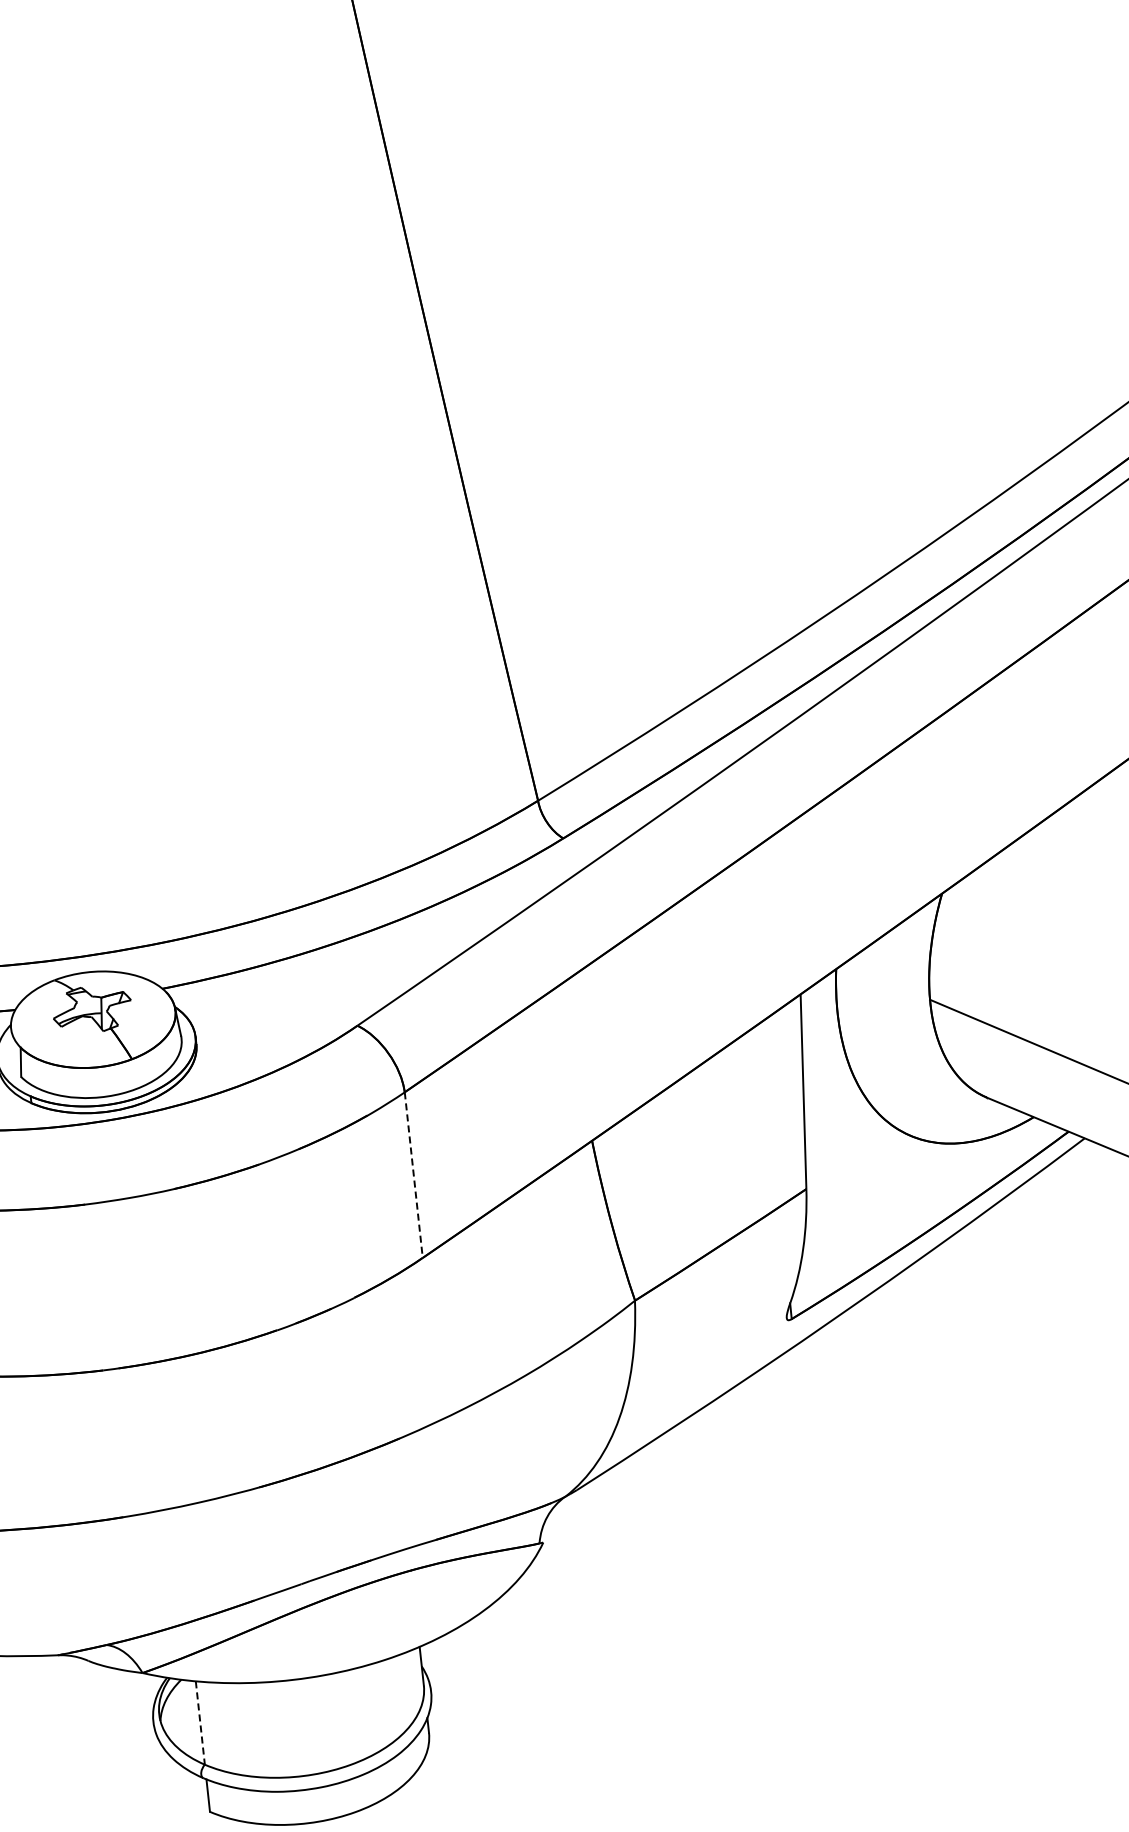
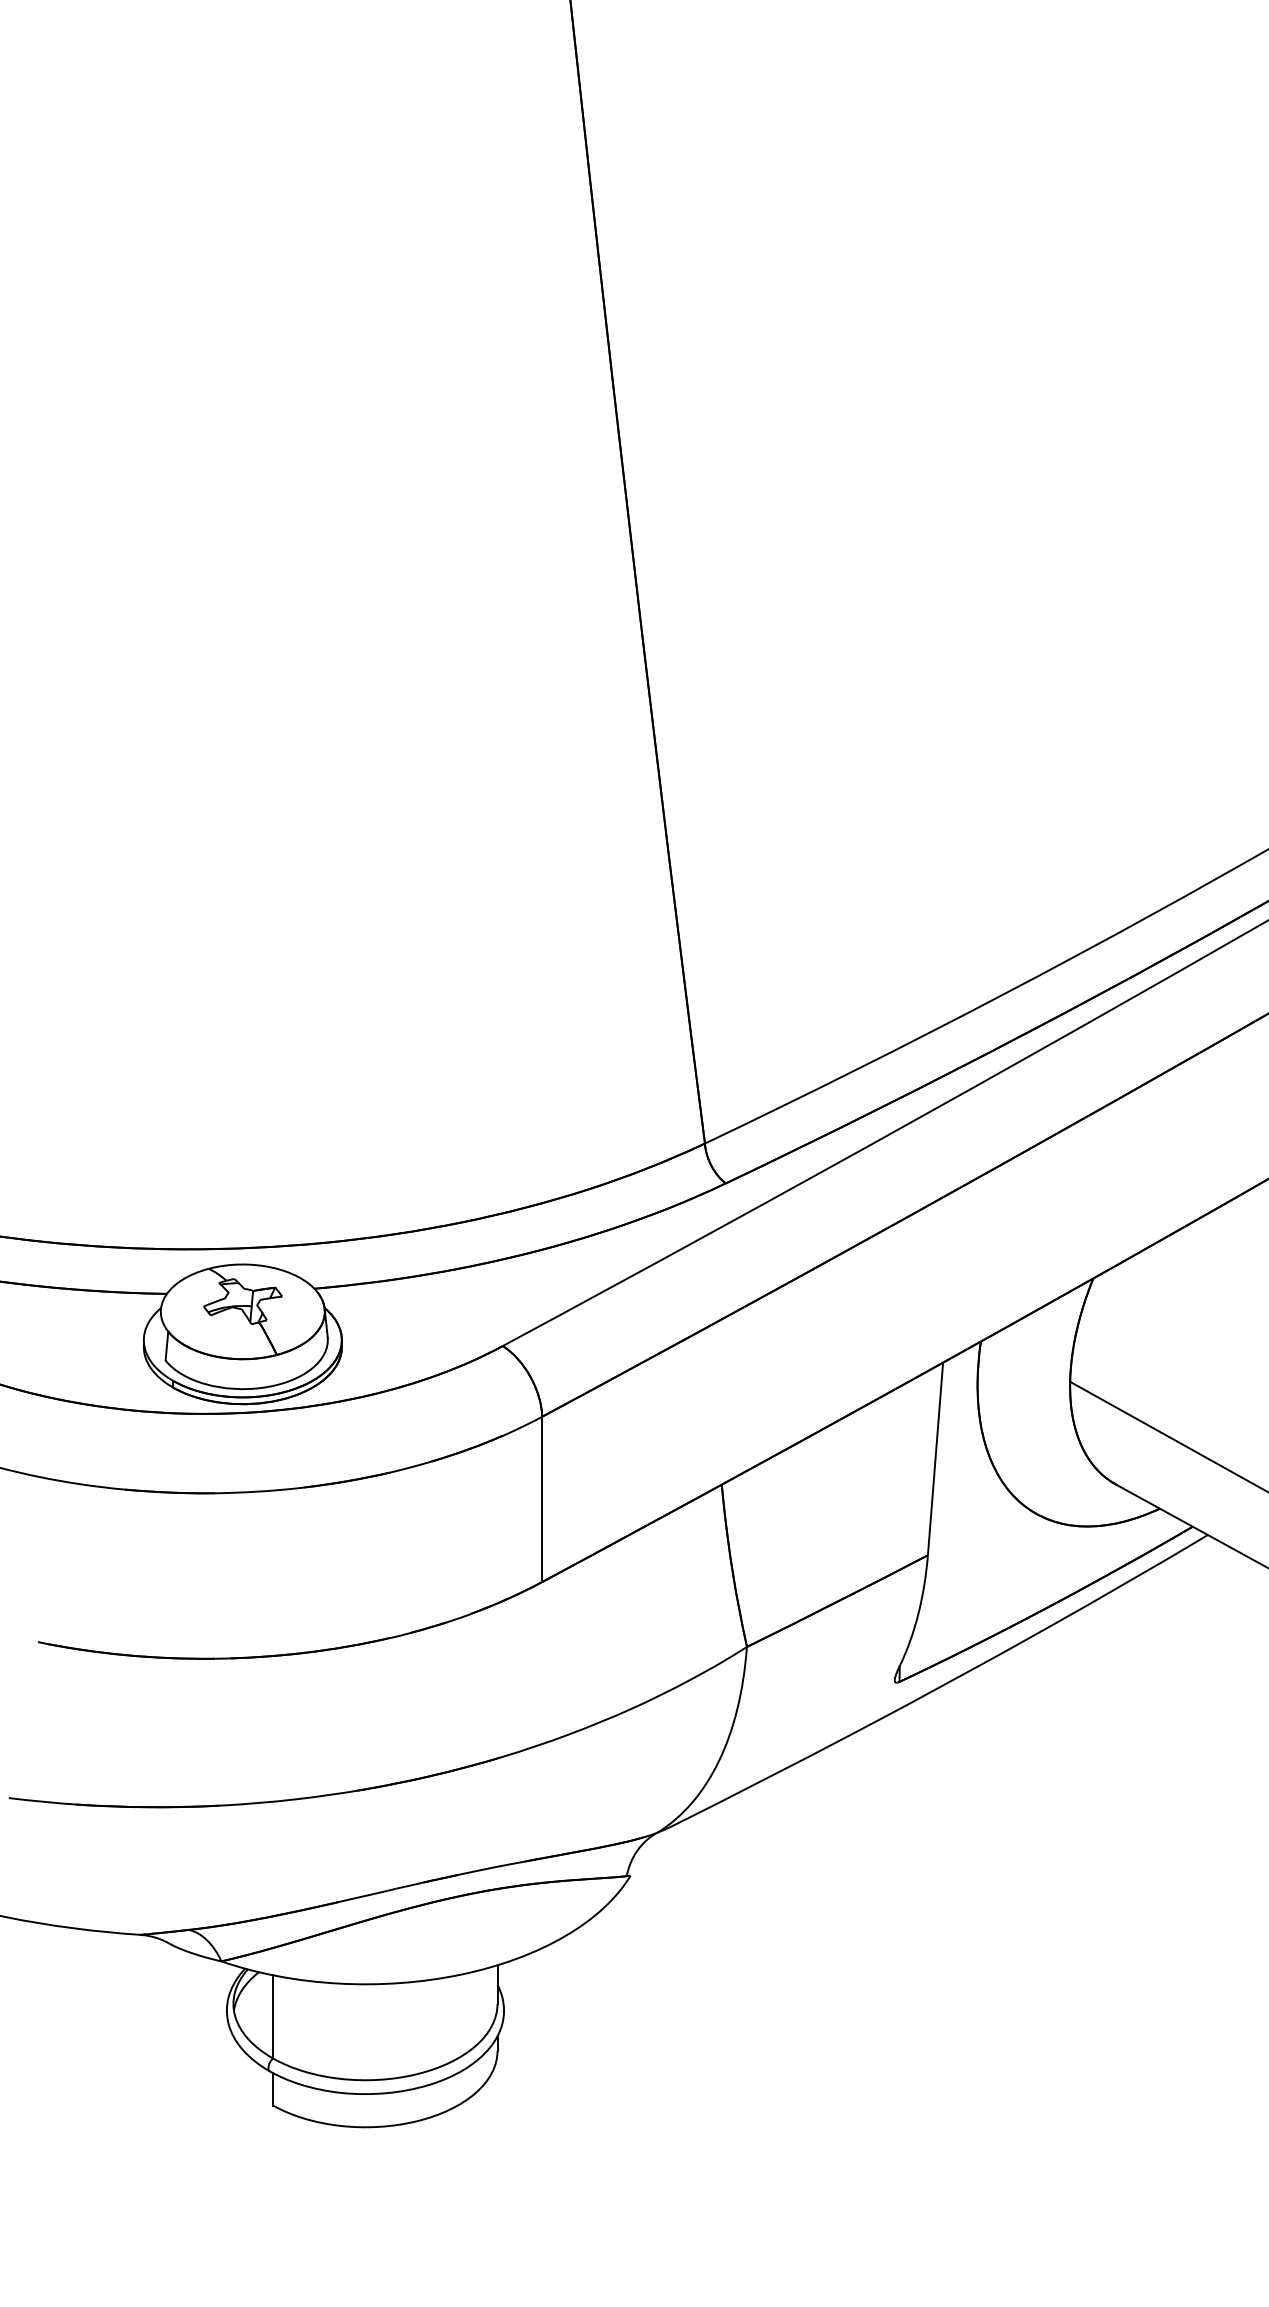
line: (414, 1175) -> (542, 1499), dashed -> solid
line: (200, 1722) -> (273, 2016), dashed -> solid

